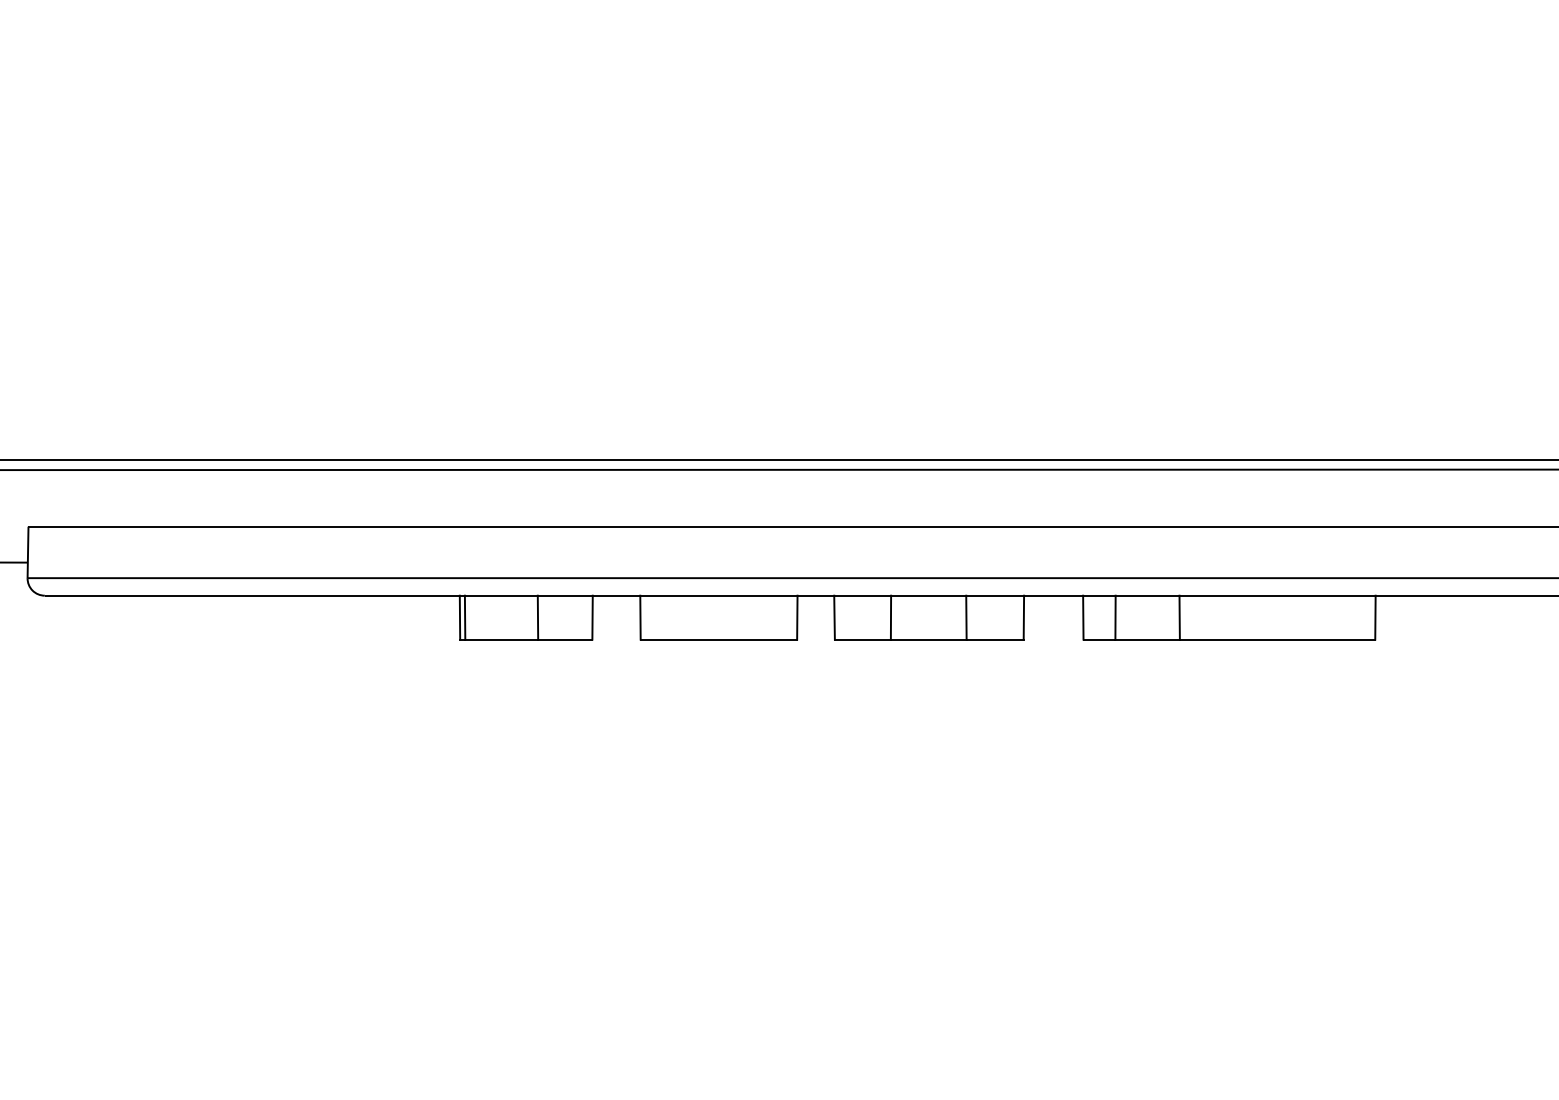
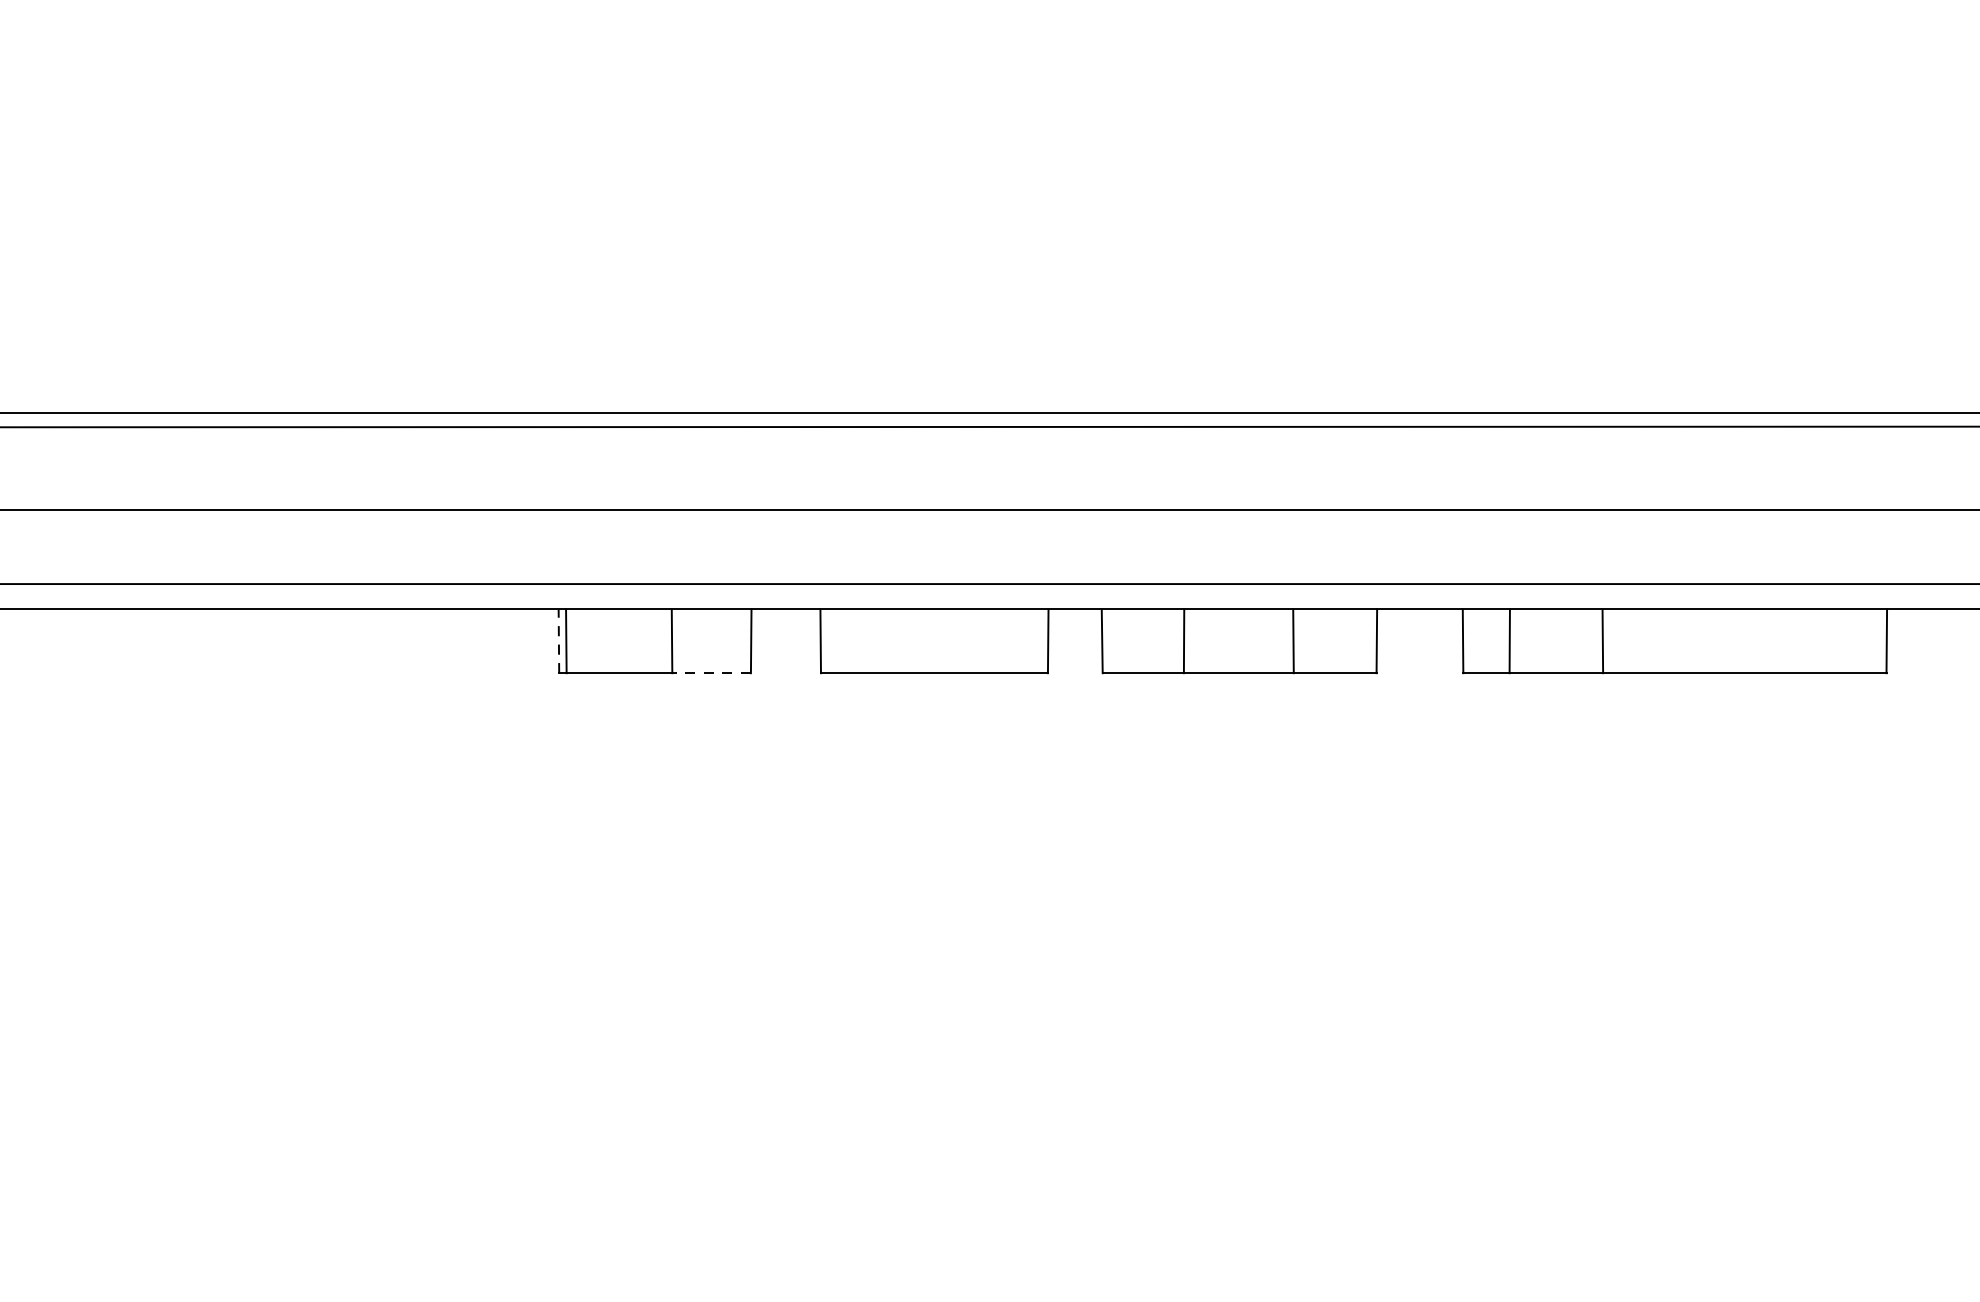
line: (460, 617) -> (559, 641), solid -> dashed
line: (564, 639) -> (710, 673), solid -> dashed

